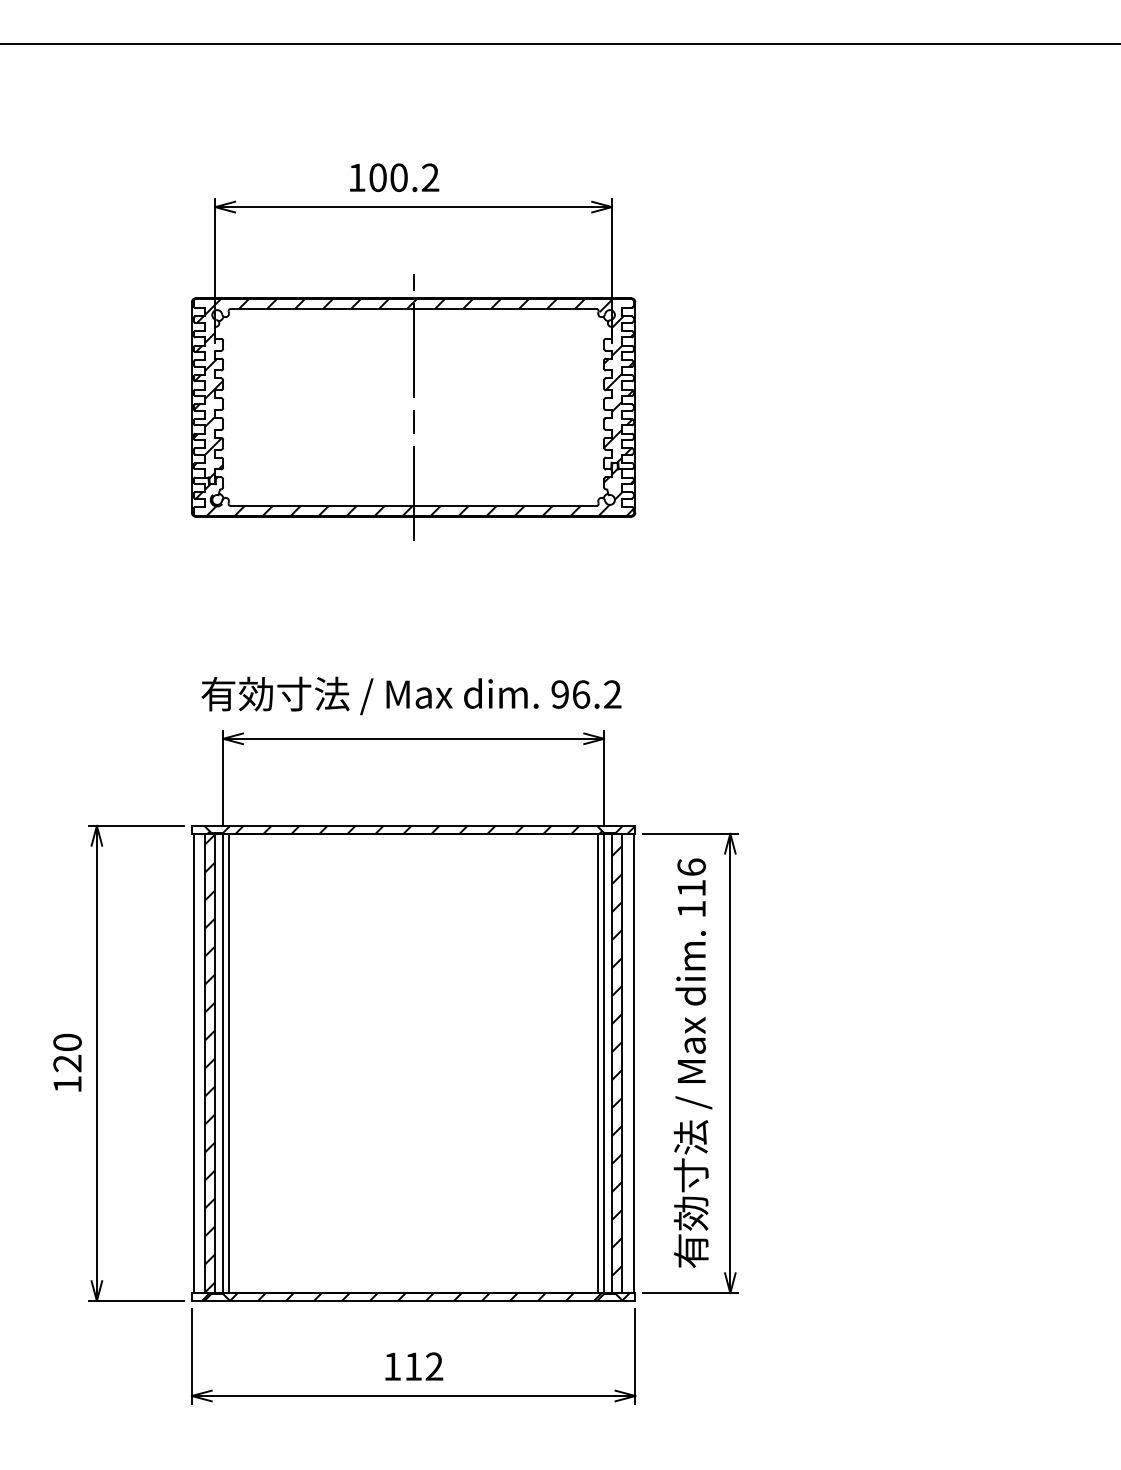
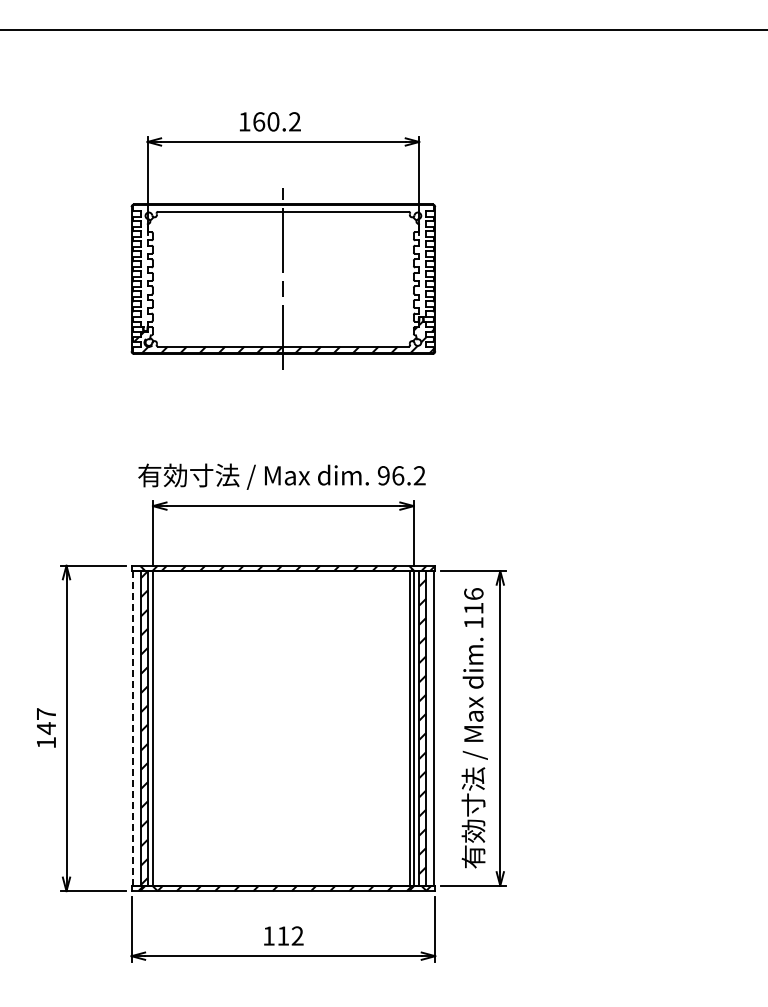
text: (378, 177) -> (259, 121), 100.2 -> 160.2
hatch: (413, 388) -> (283, 266), removed
text: (67, 1053) -> (46, 721), 120 -> 147
line: (193, 1062) -> (132, 727), solid -> dashed
line: (228, 1063) -> (156, 728), removed

